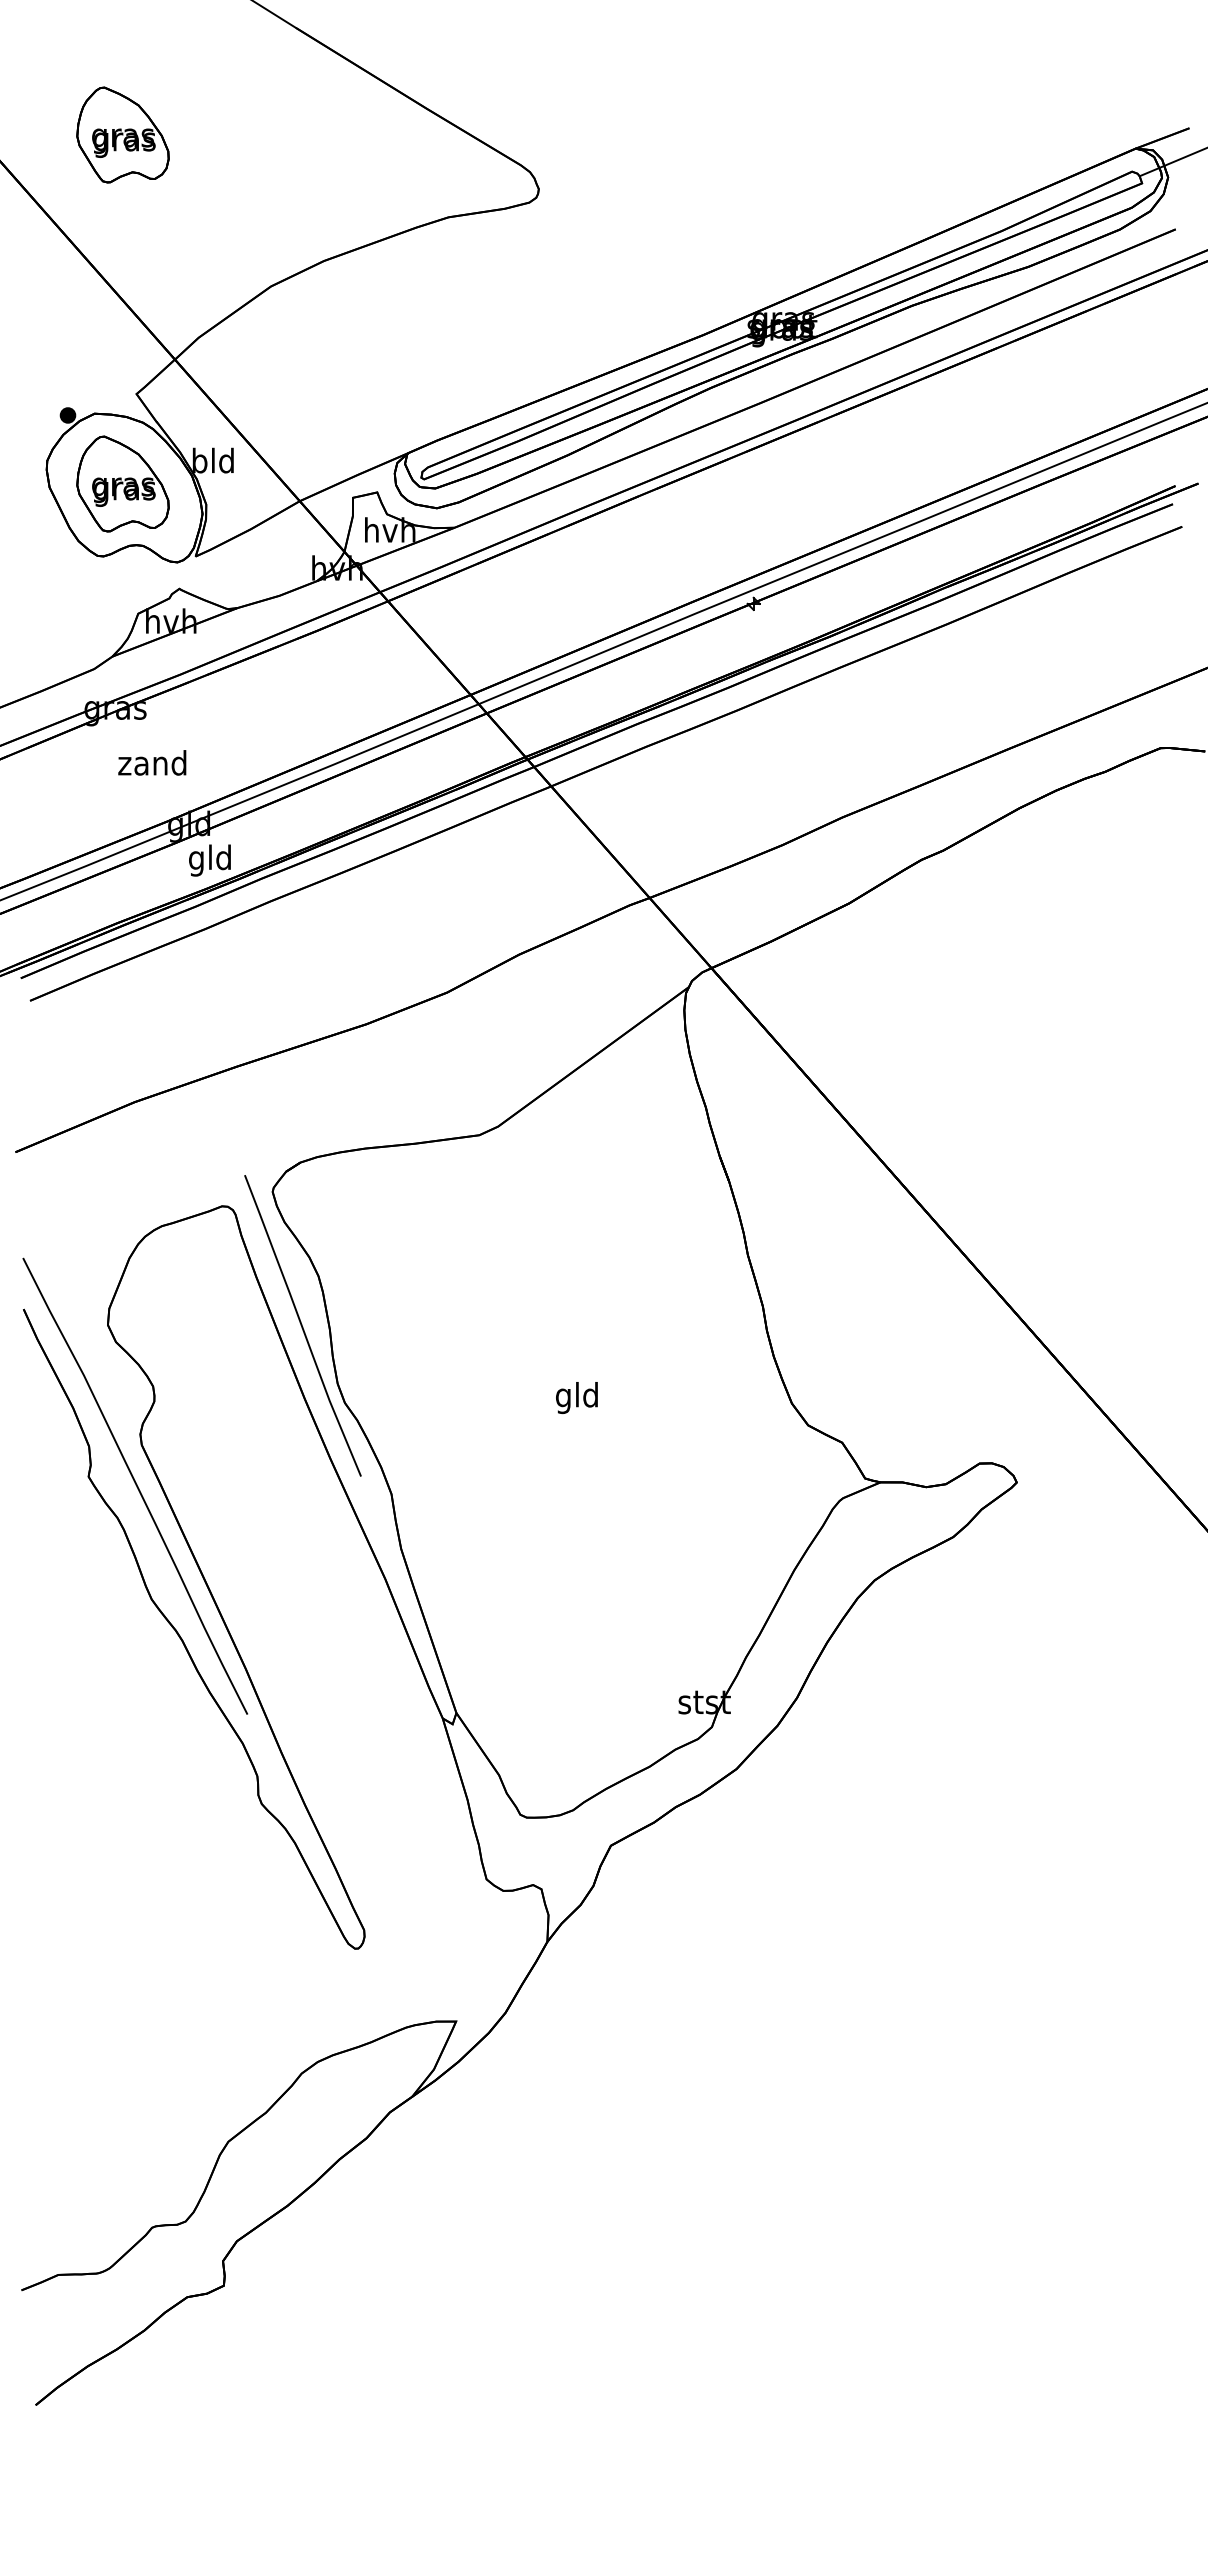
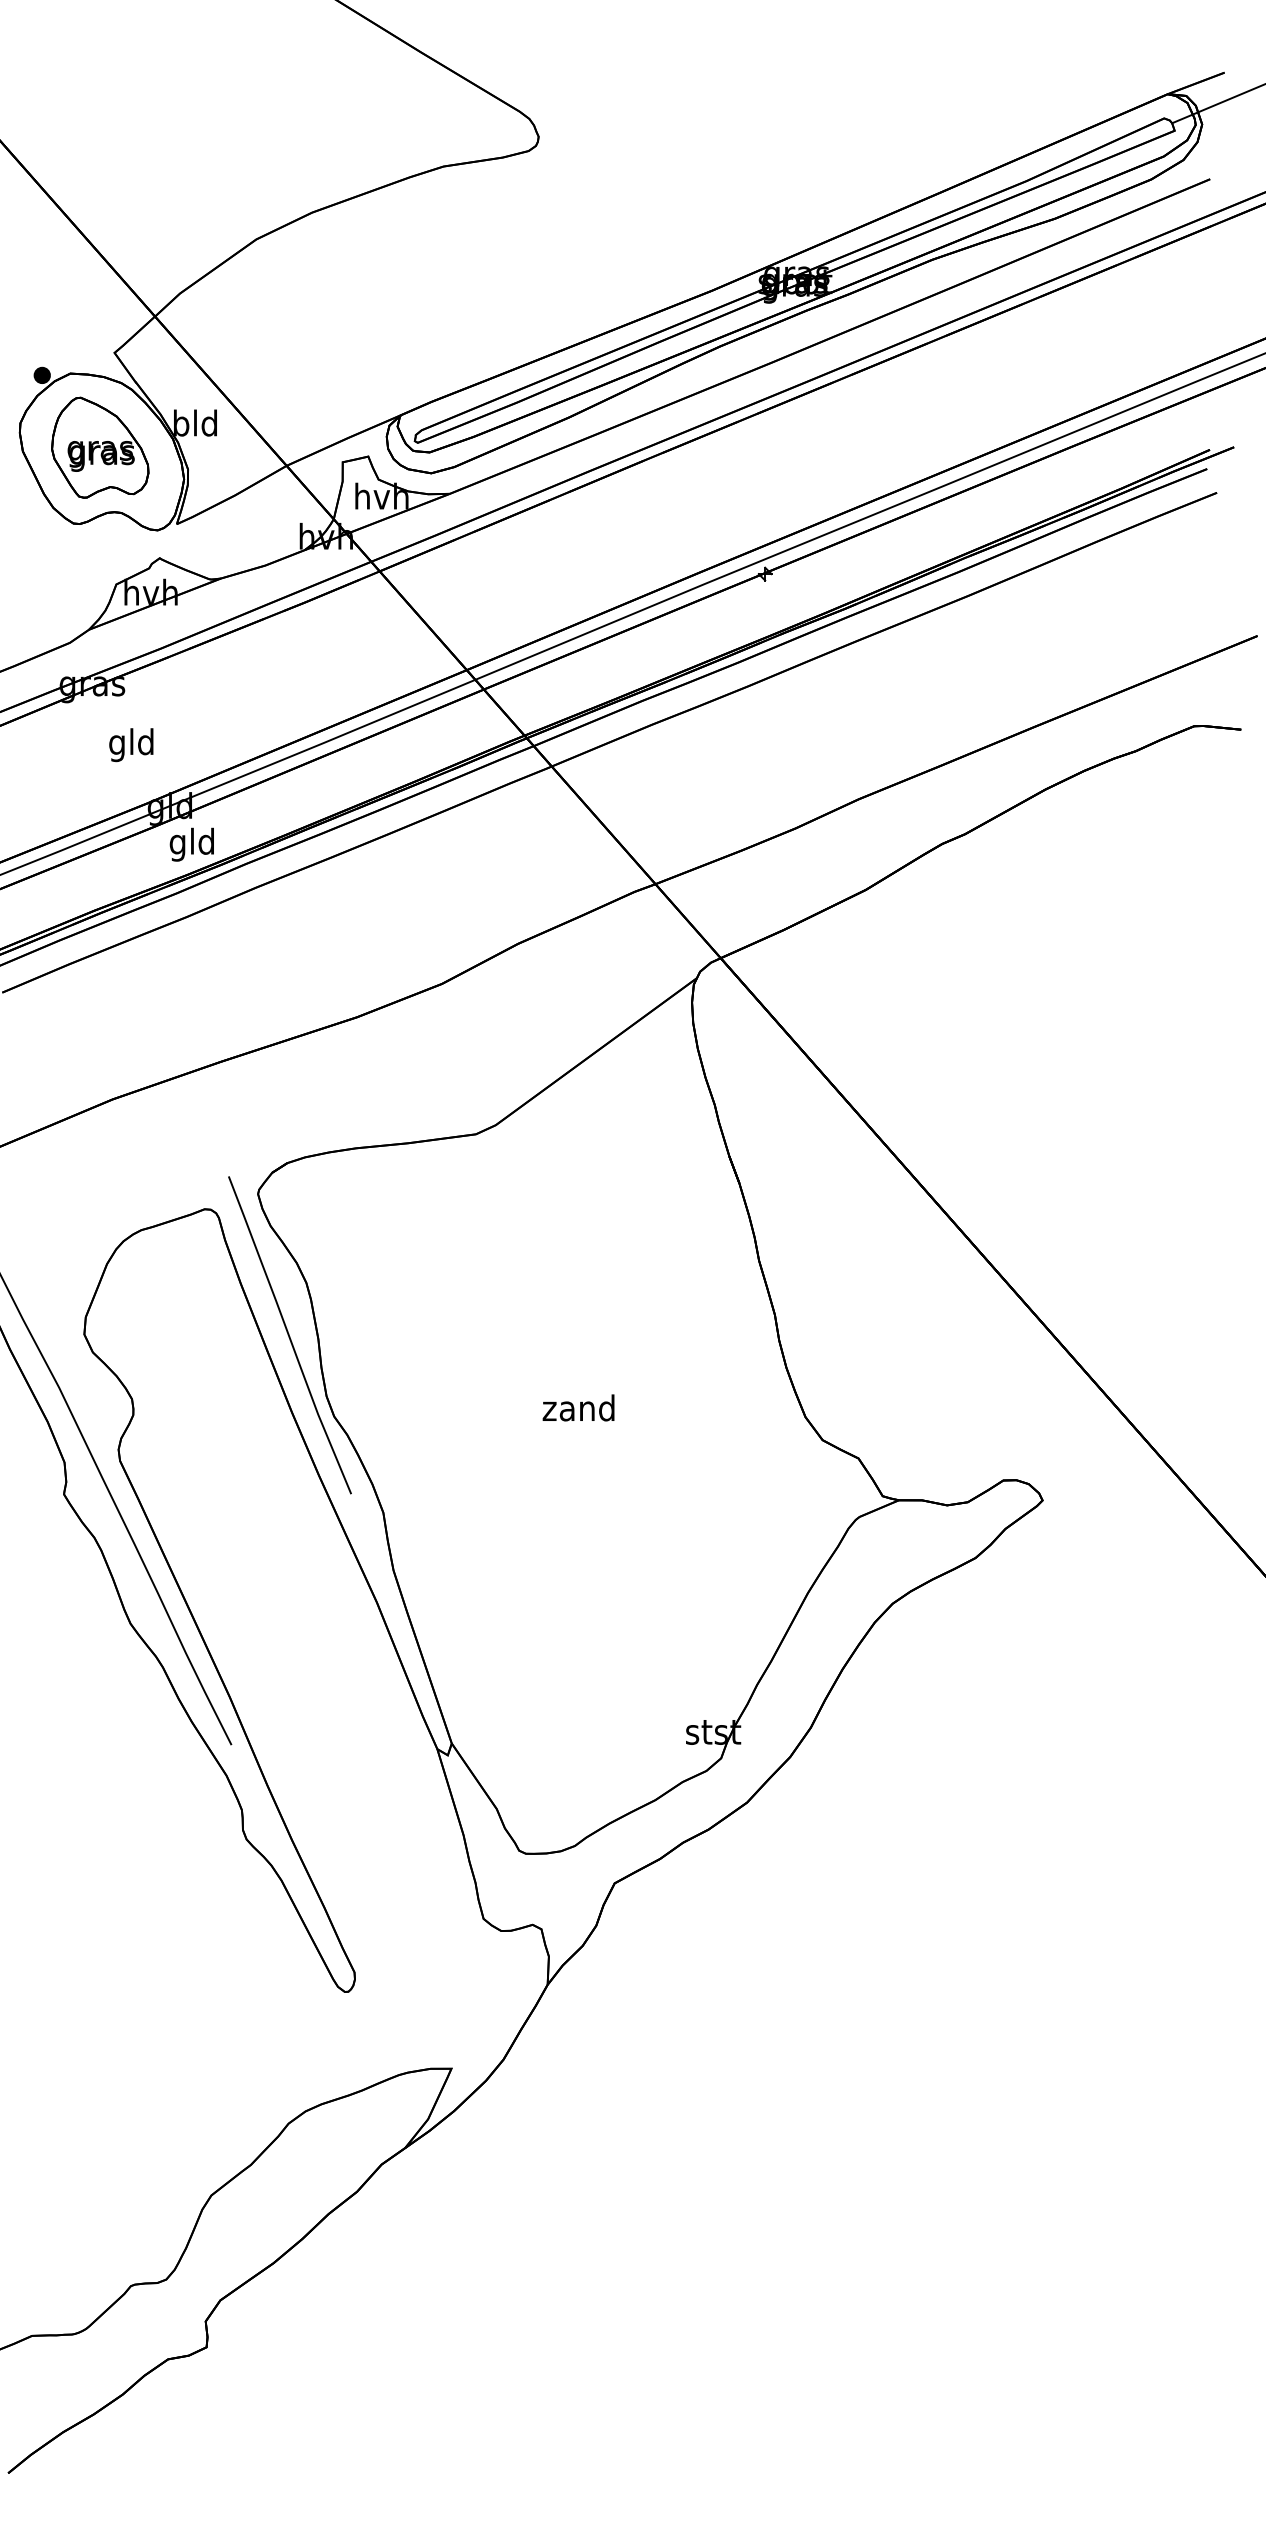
part: (122, 134) -> (99, 79), removed
text: (152, 766) -> (131, 745), zand -> gld
text: (576, 1398) -> (578, 1411), gld -> zand

